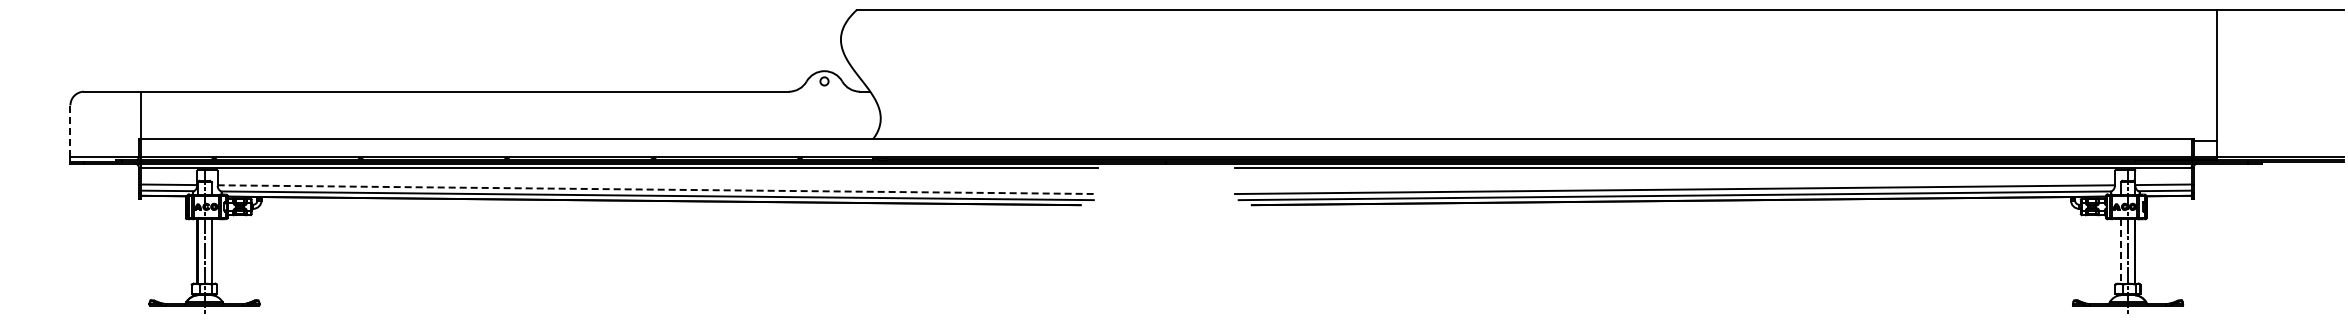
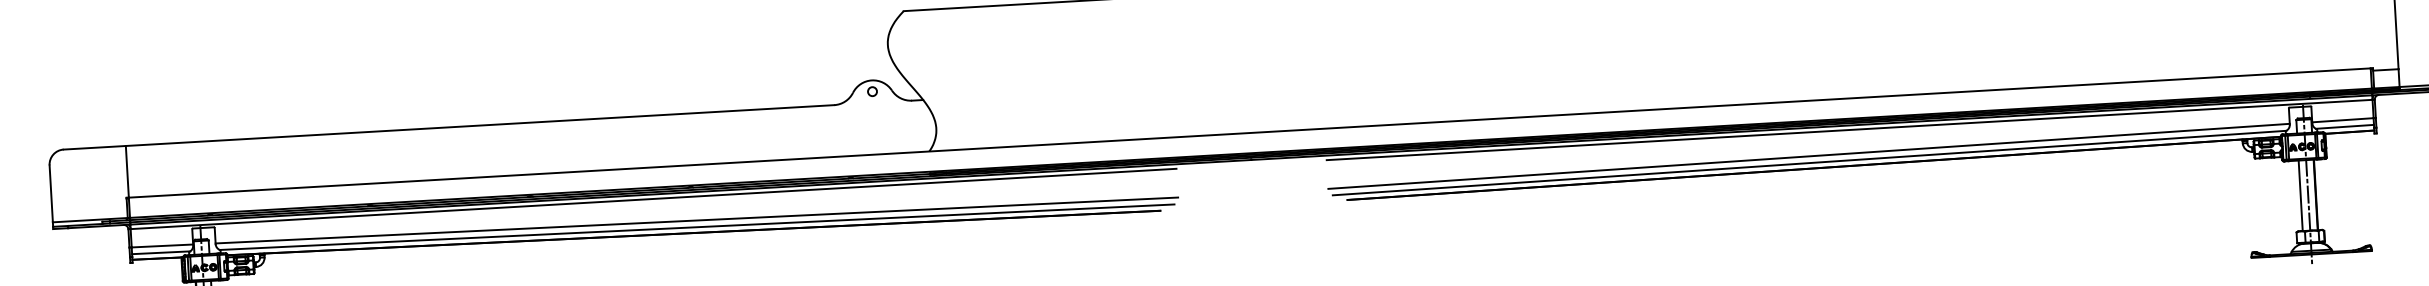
line: (70, 130) -> (51, 192), dashed -> solid
line: (657, 189) -> (696, 220), dashed -> solid
line: (2121, 251) -> (2301, 195), dashed -> solid

